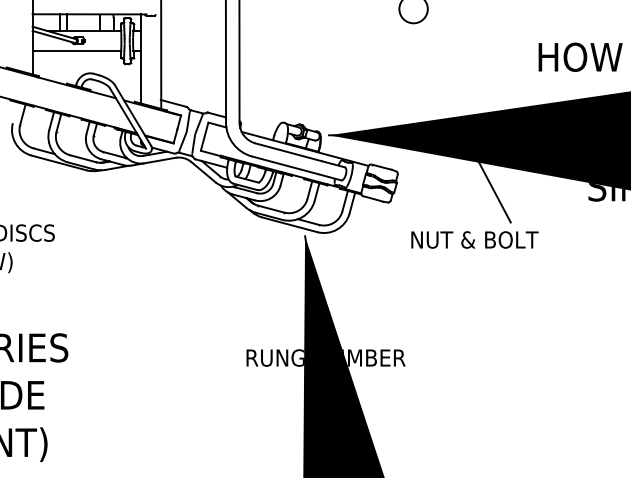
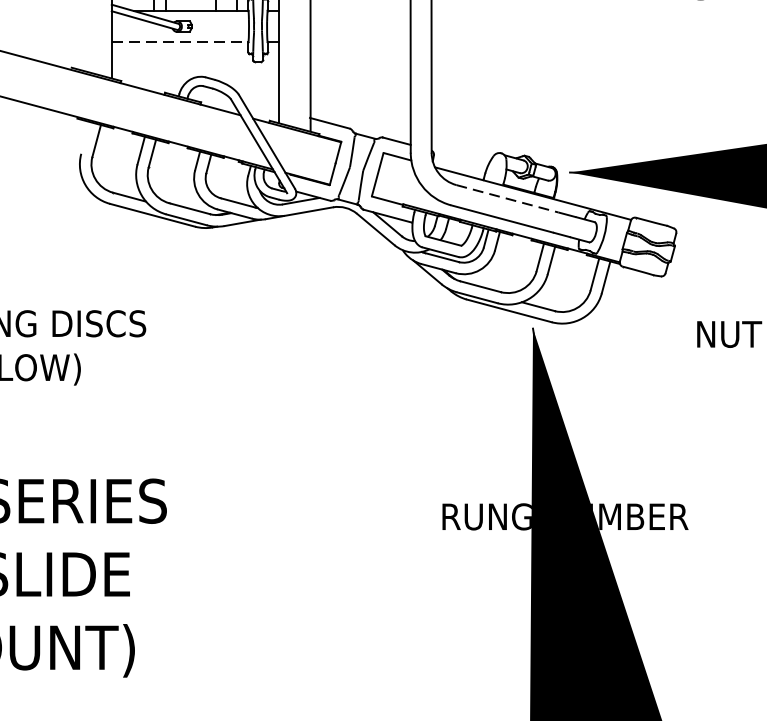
line: (77, 50) -> (181, 41), solid -> dashed
line: (289, 152) -> (508, 199), solid -> dashed

